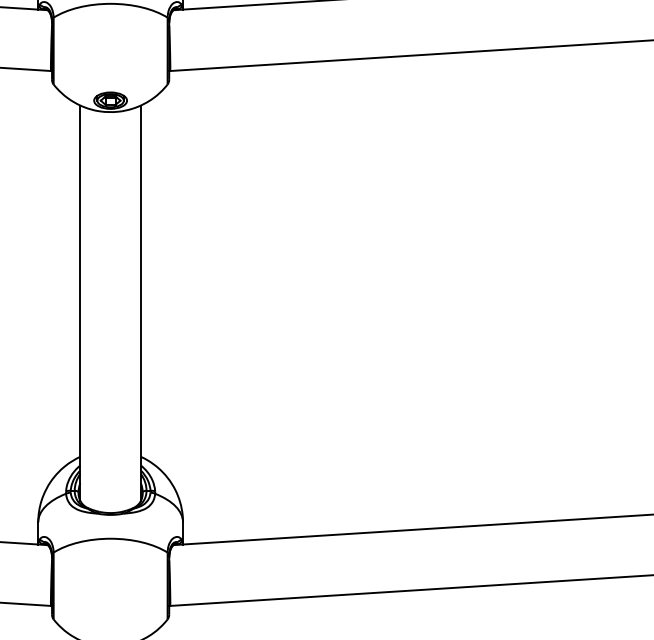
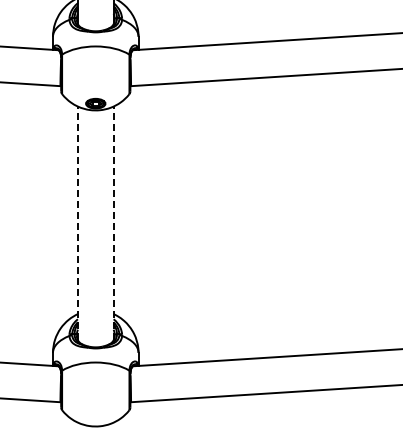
line: (79, 303) -> (77, 223), solid -> dashed
line: (140, 303) -> (113, 223), solid -> dashed

